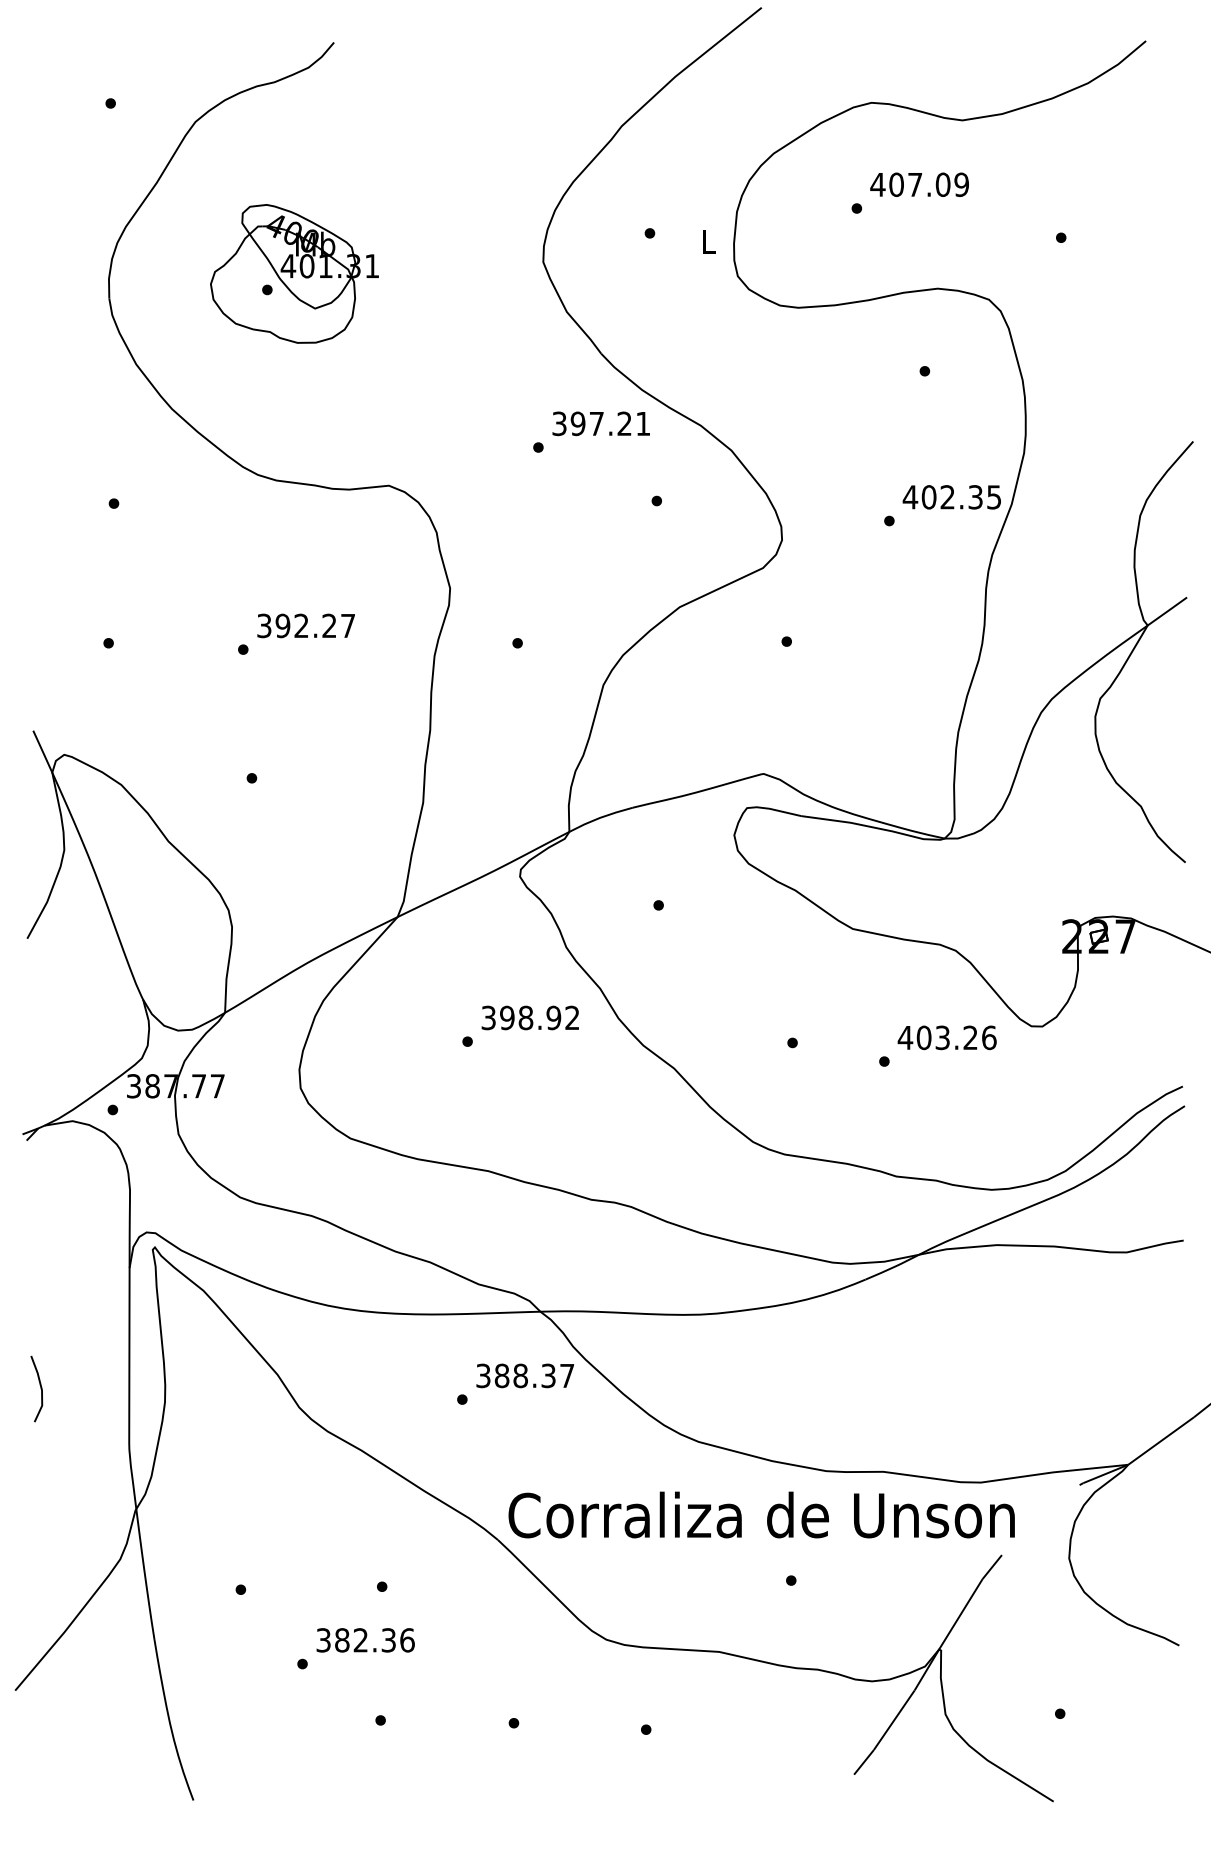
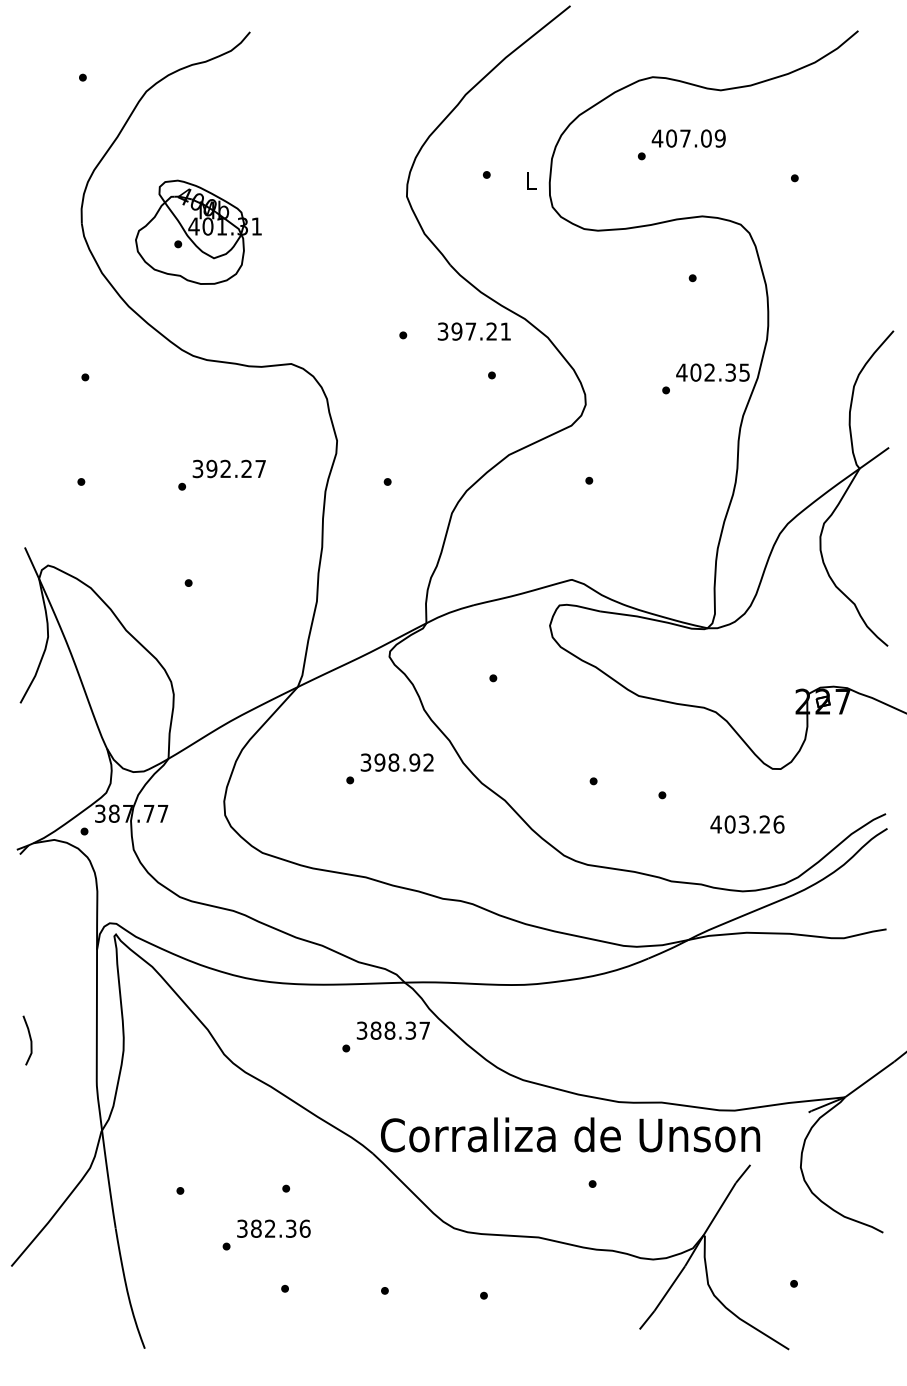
part: (294, 272) -> (198, 231), moved
text: (600, 423) -> (473, 331), moved
text: (947, 1037) -> (747, 824), moved

